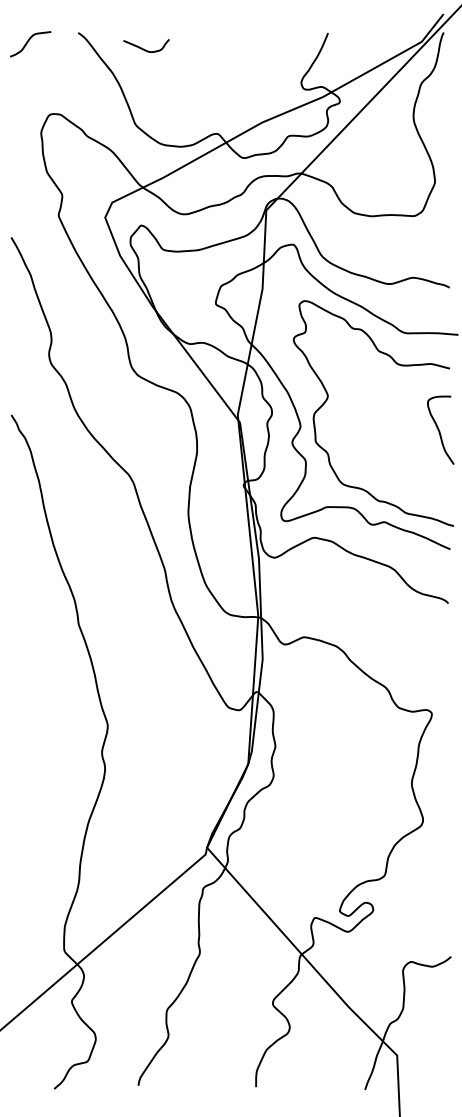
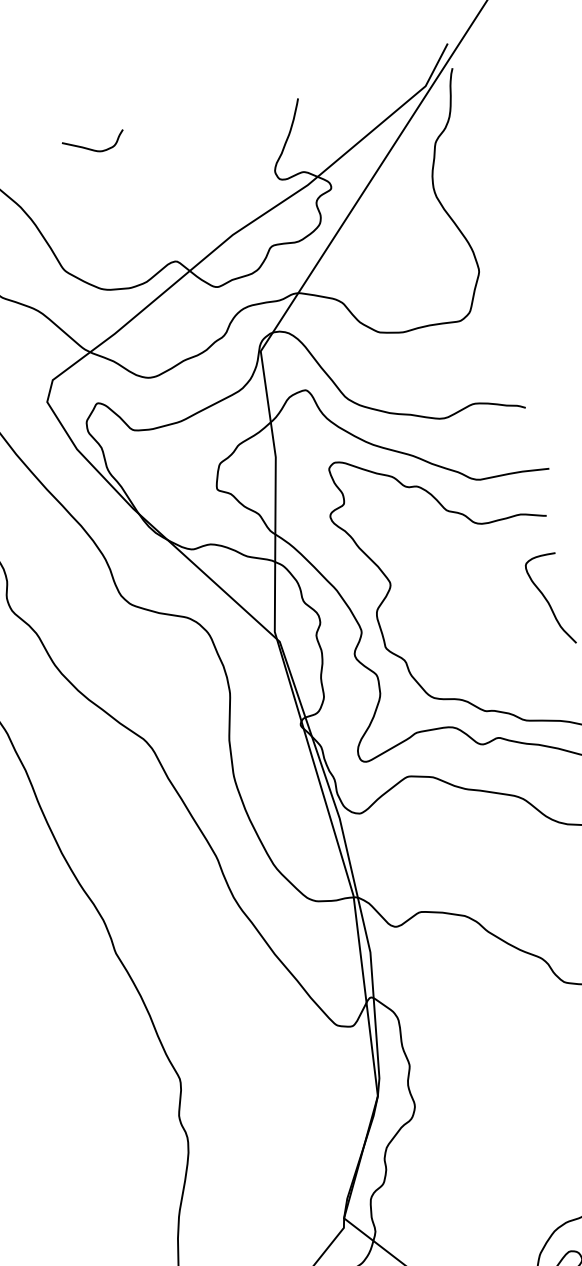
curve: (145, 49) -> (93, 149), moved

